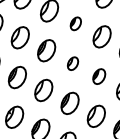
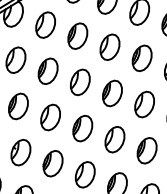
part: (75, 23) -> (77, 35), size x1.67
part: (73, 63) -> (80, 82), size x1.67
part: (99, 76) -> (112, 93), size x1.43

